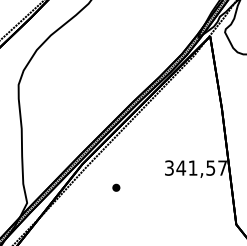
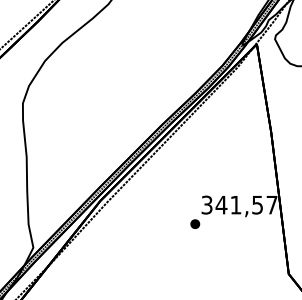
part: (116, 187) -> (195, 223), moved

